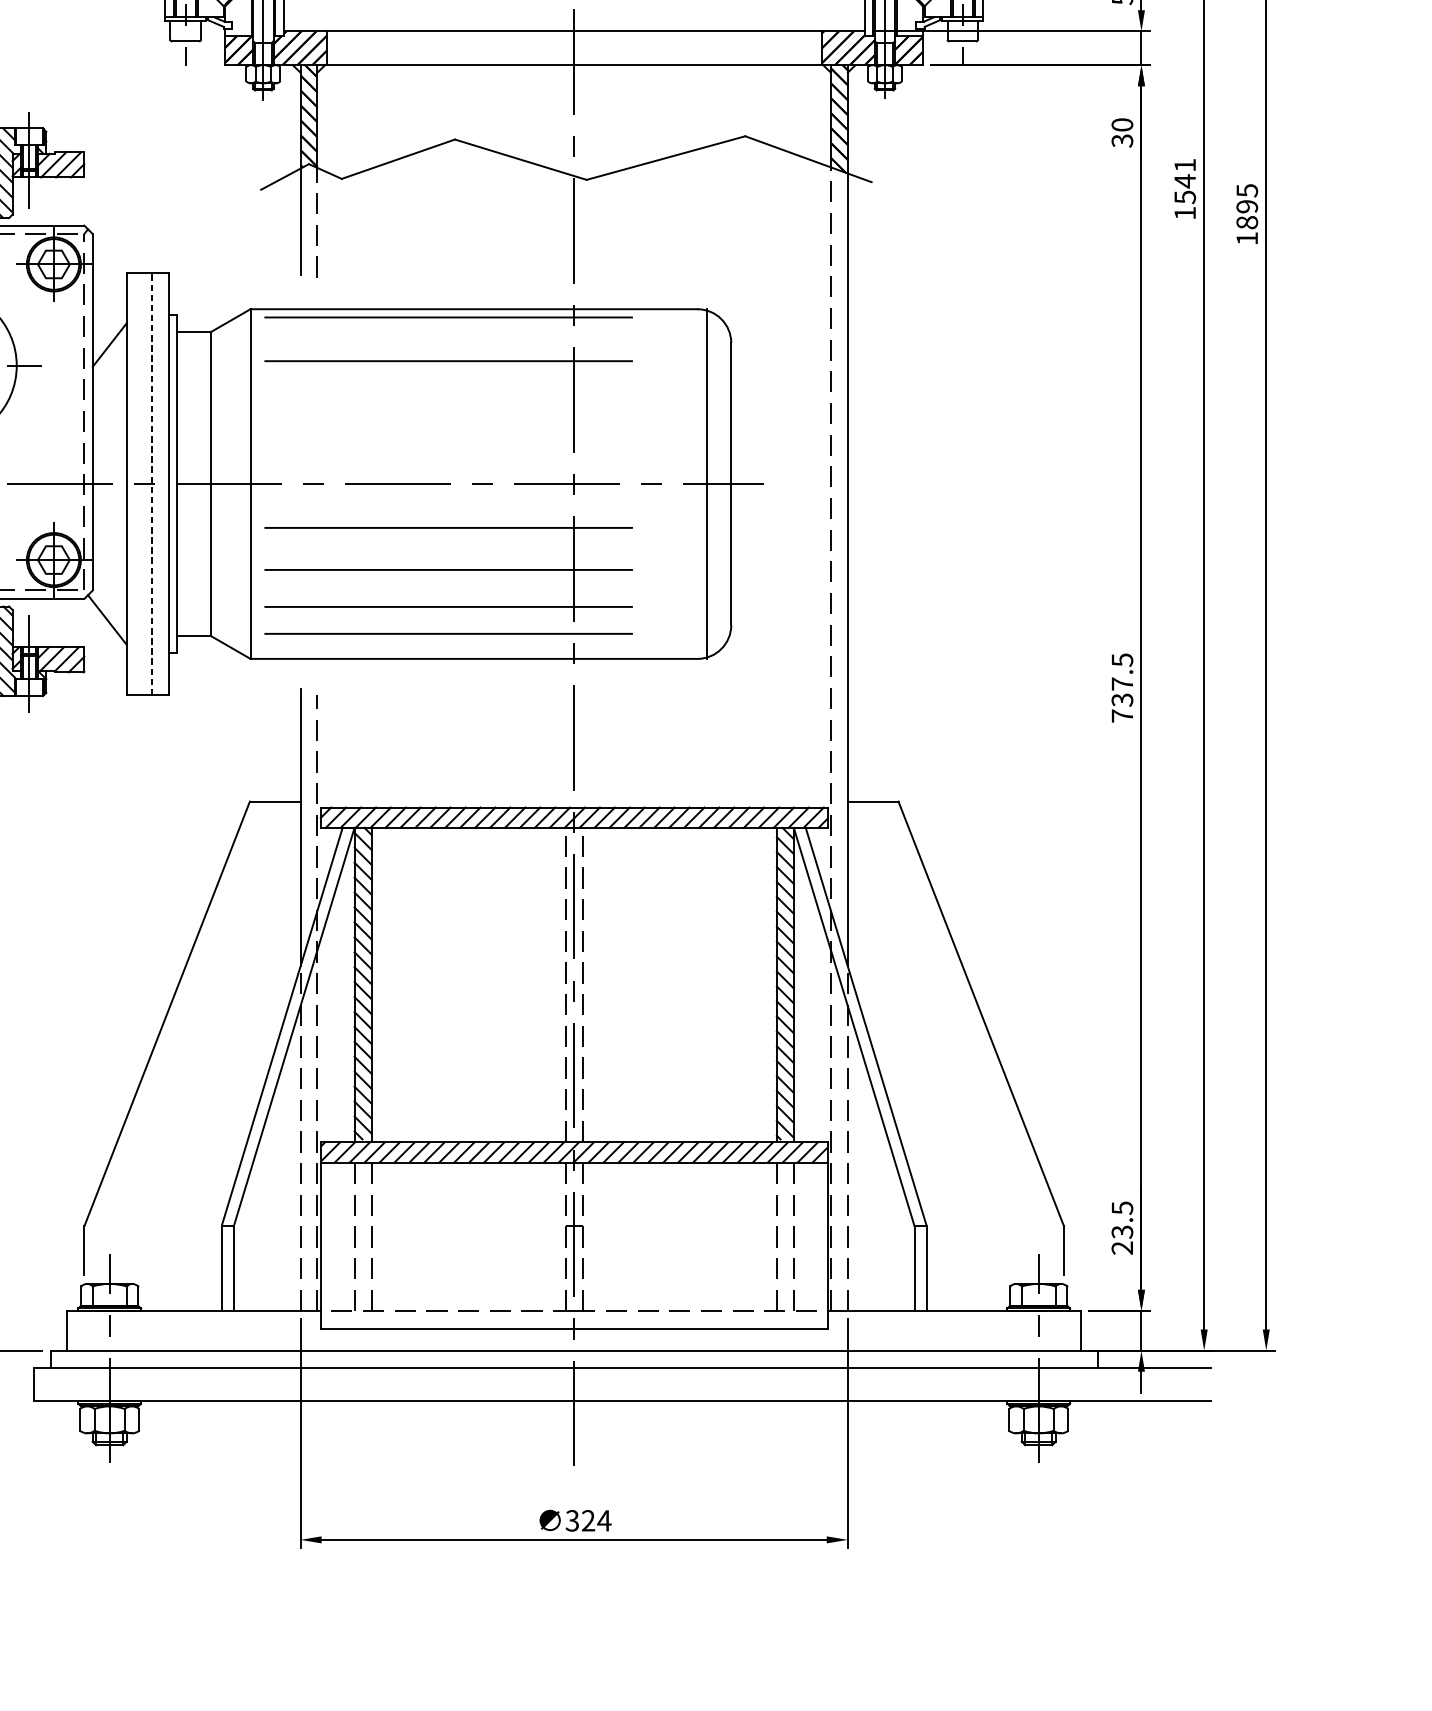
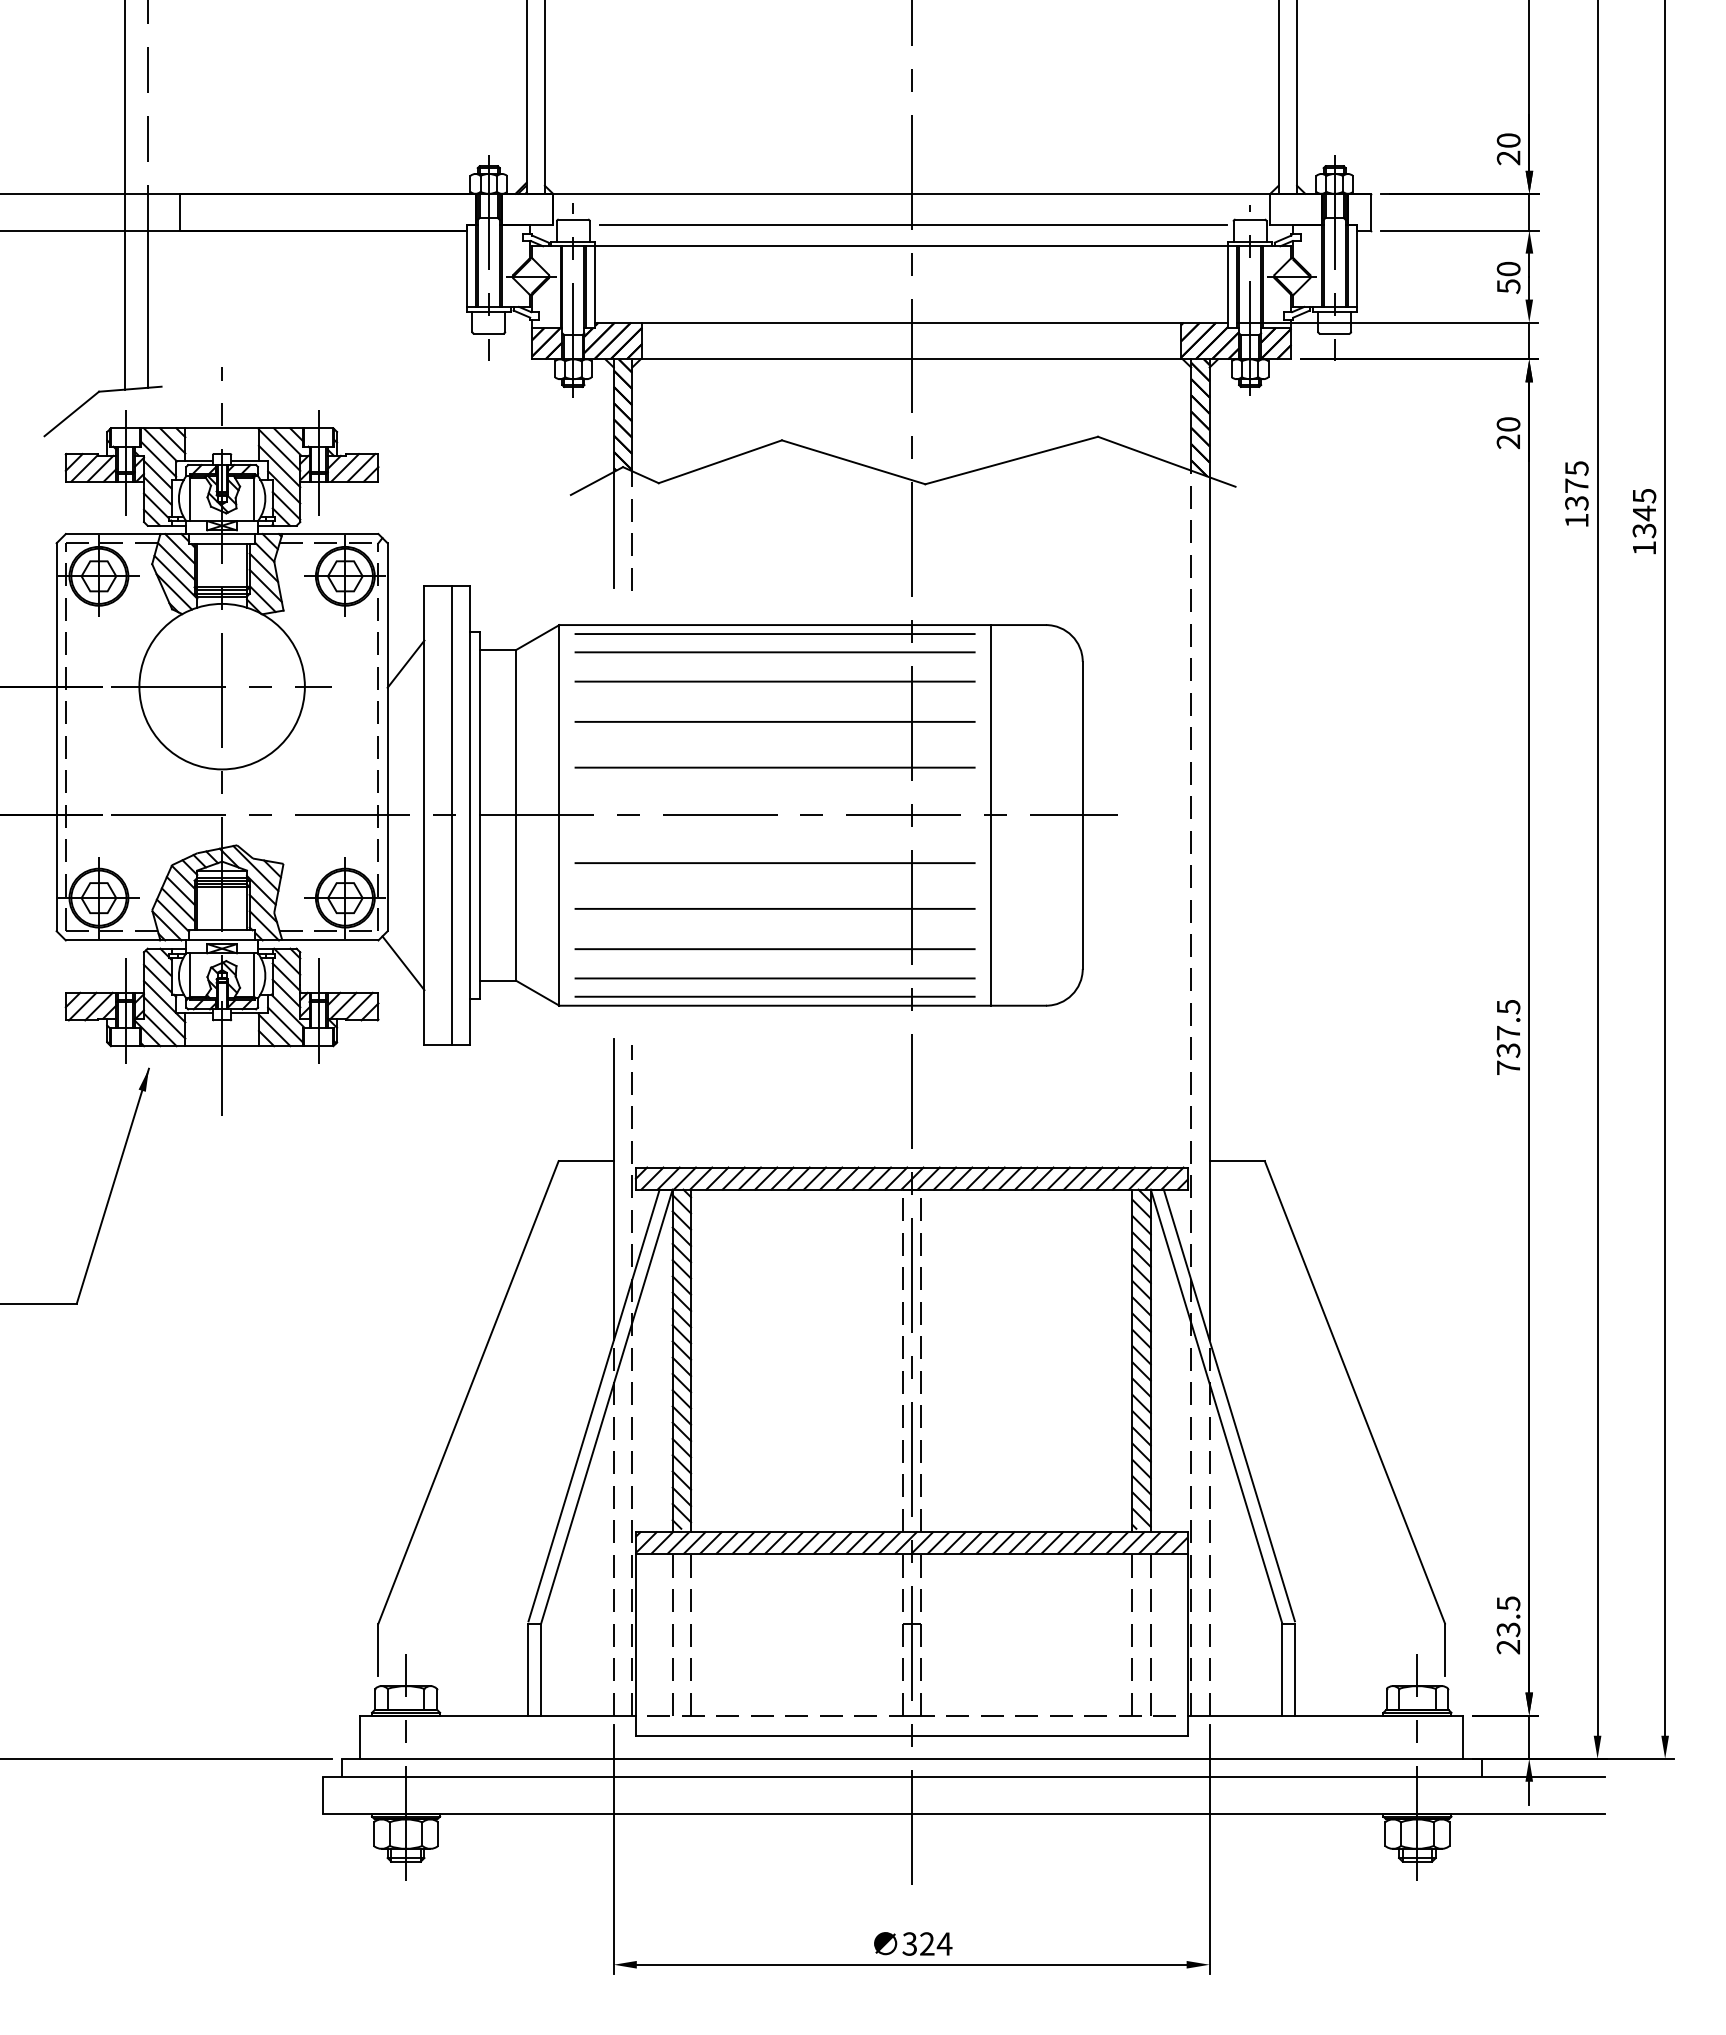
text: (1122, 140) -> (1508, 441), 30 -> 20
text: (1184, 181) -> (1576, 485), 1541 -> 1375
text: (1247, 214) -> (1644, 521), 1895 -> 1345
line: (448, 334) -> (774, 652), added
line: (448, 397) -> (774, 721), added
line: (448, 440) -> (774, 767), added
line: (152, 484) -> (452, 815), dashed -> solid
line: (707, 484) -> (990, 815), moved
line: (448, 650) -> (774, 996), added

